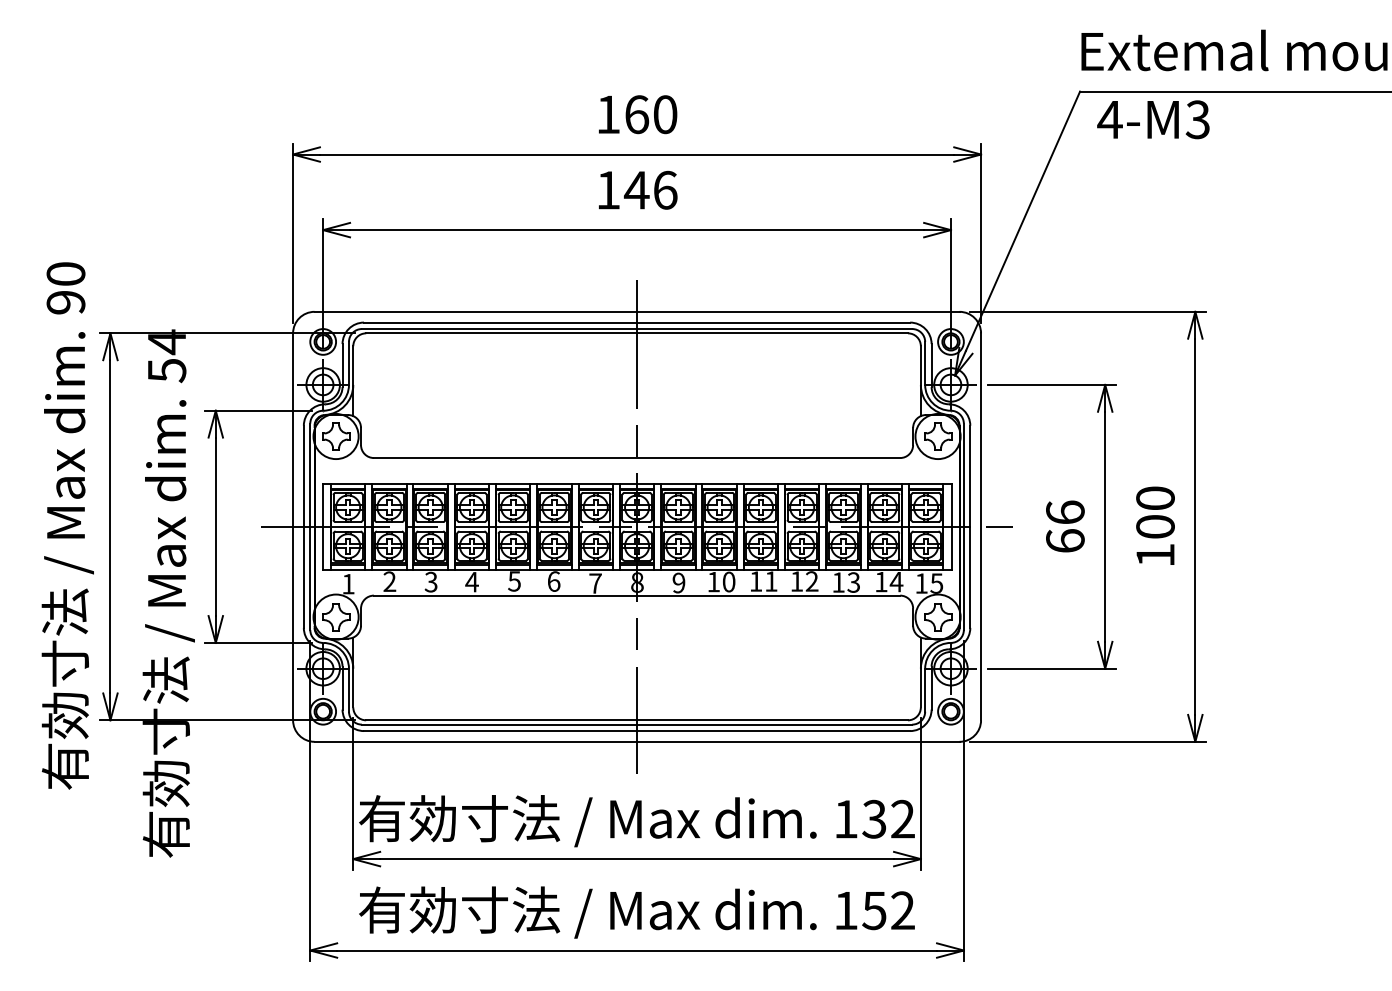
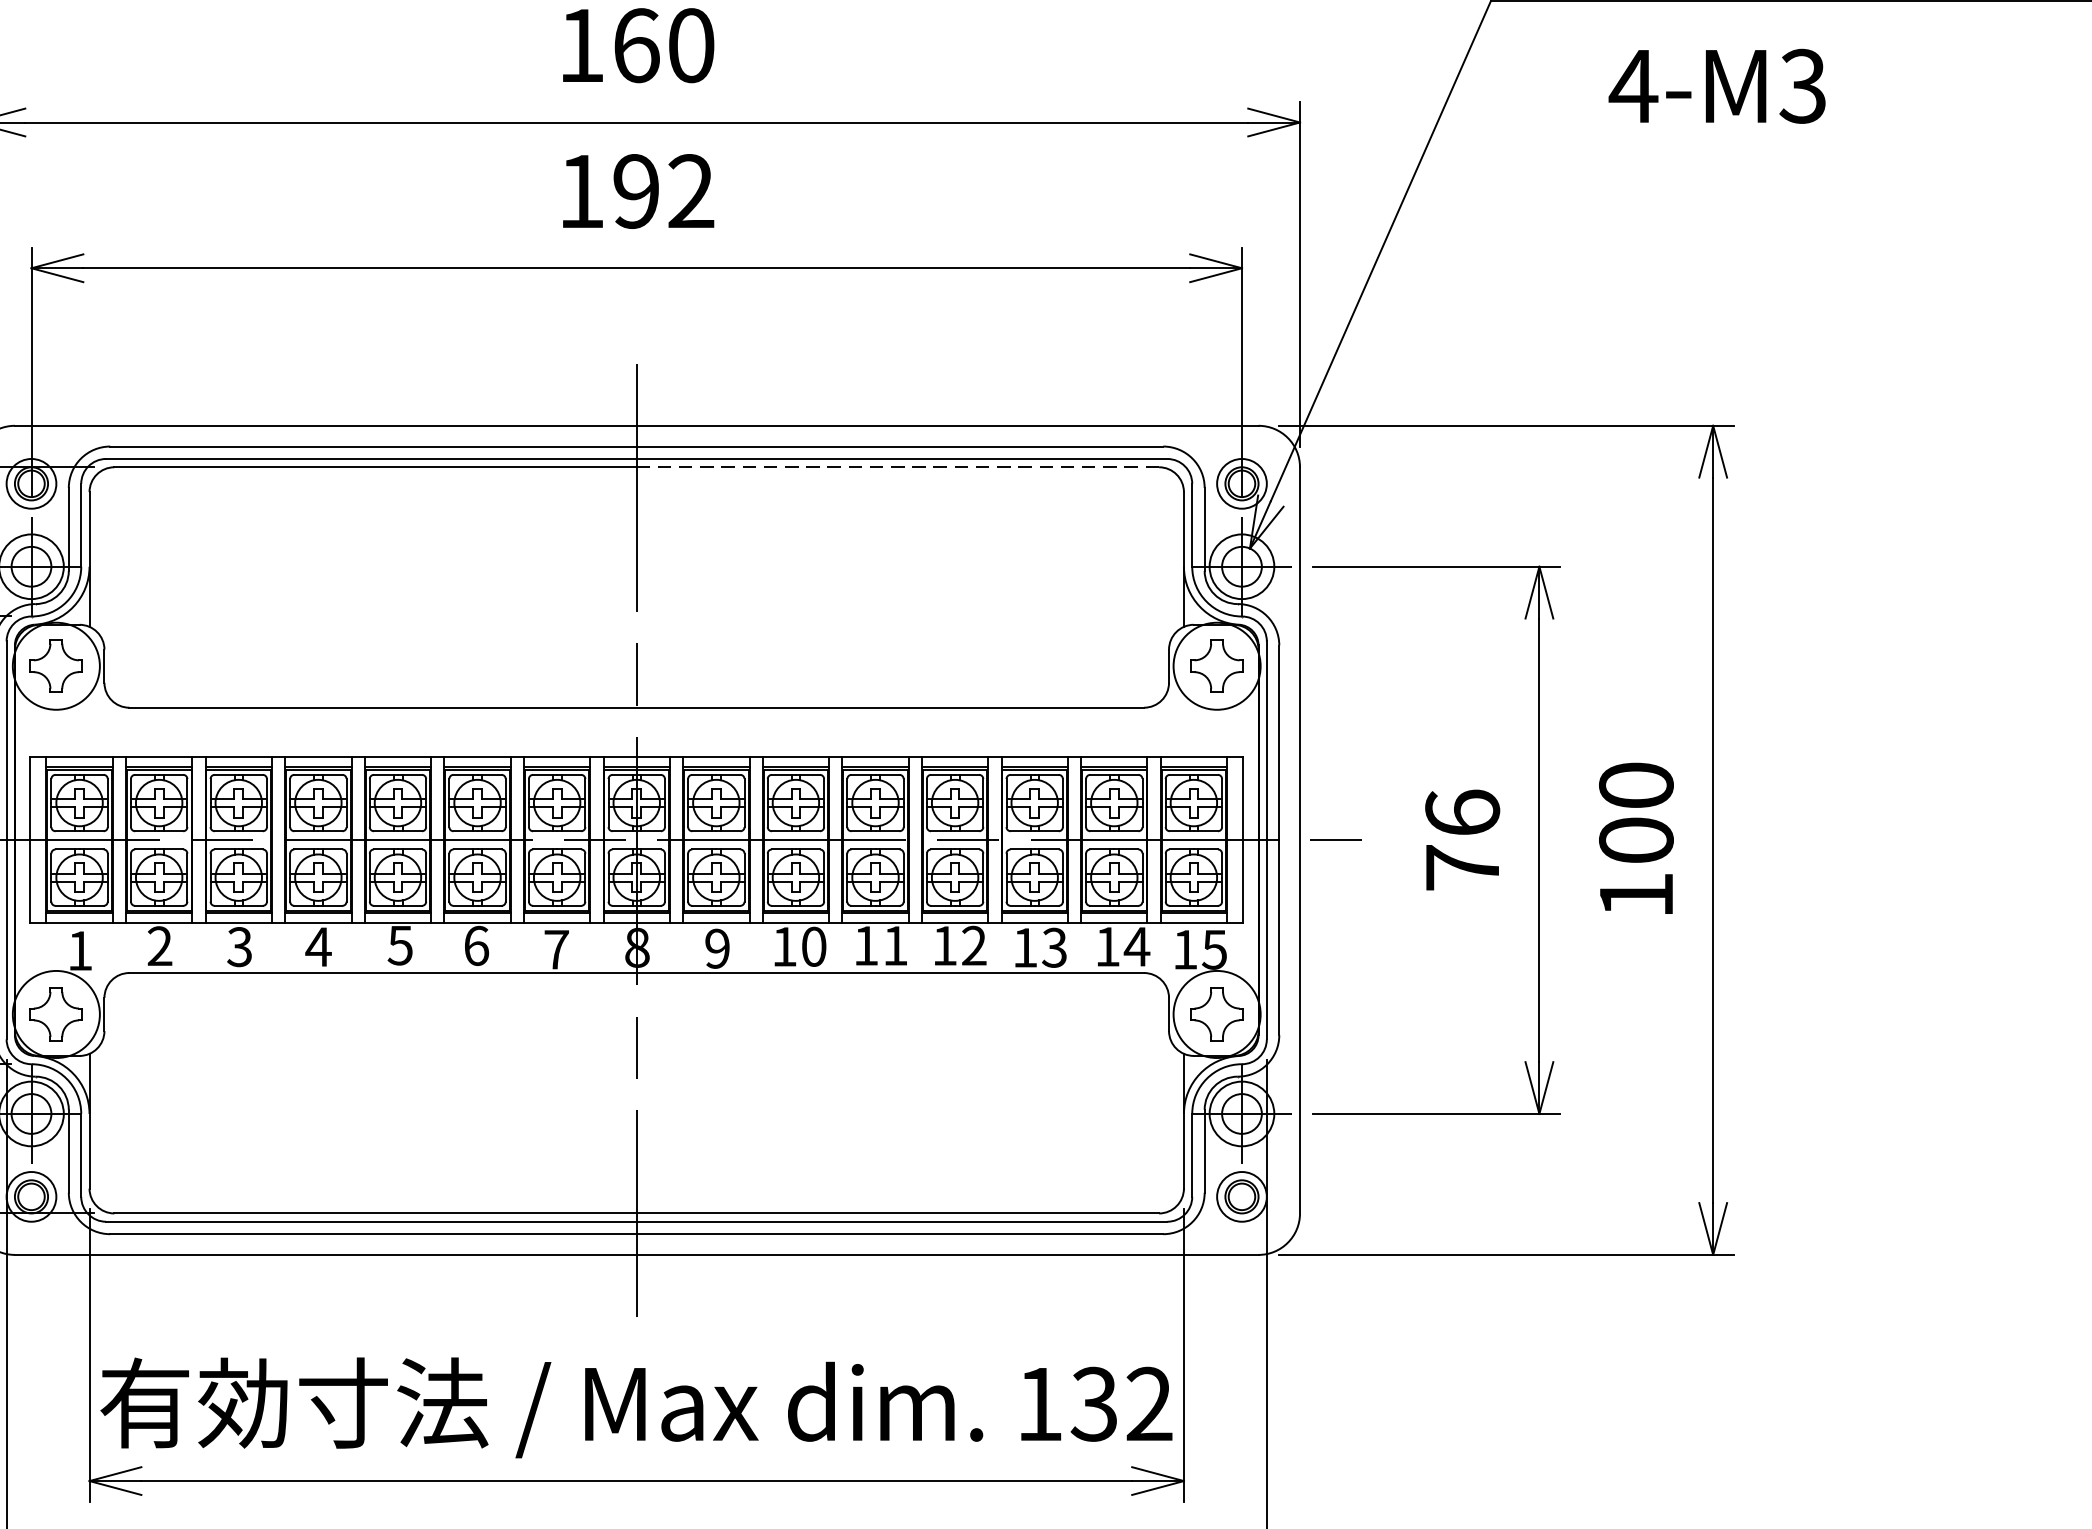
text: (1153, 119) -> (1717, 85), moved
text: (650, 189) -> (662, 189), 146 -> 192
line: (772, 333) -> (897, 467), solid -> dashed
text: (1065, 540) -> (1462, 866), 66 -> 76

